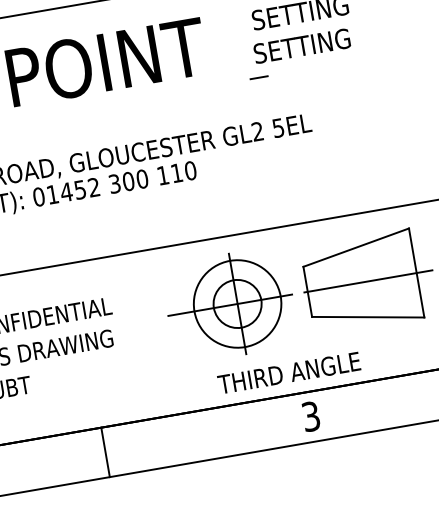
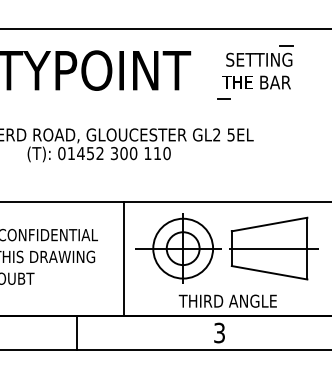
text: (301, 46) -> (256, 82), SETTING -> THE BAR
line: (154, 334) -> (123, 259), added
text: (288, 372) -> (227, 300), moved

